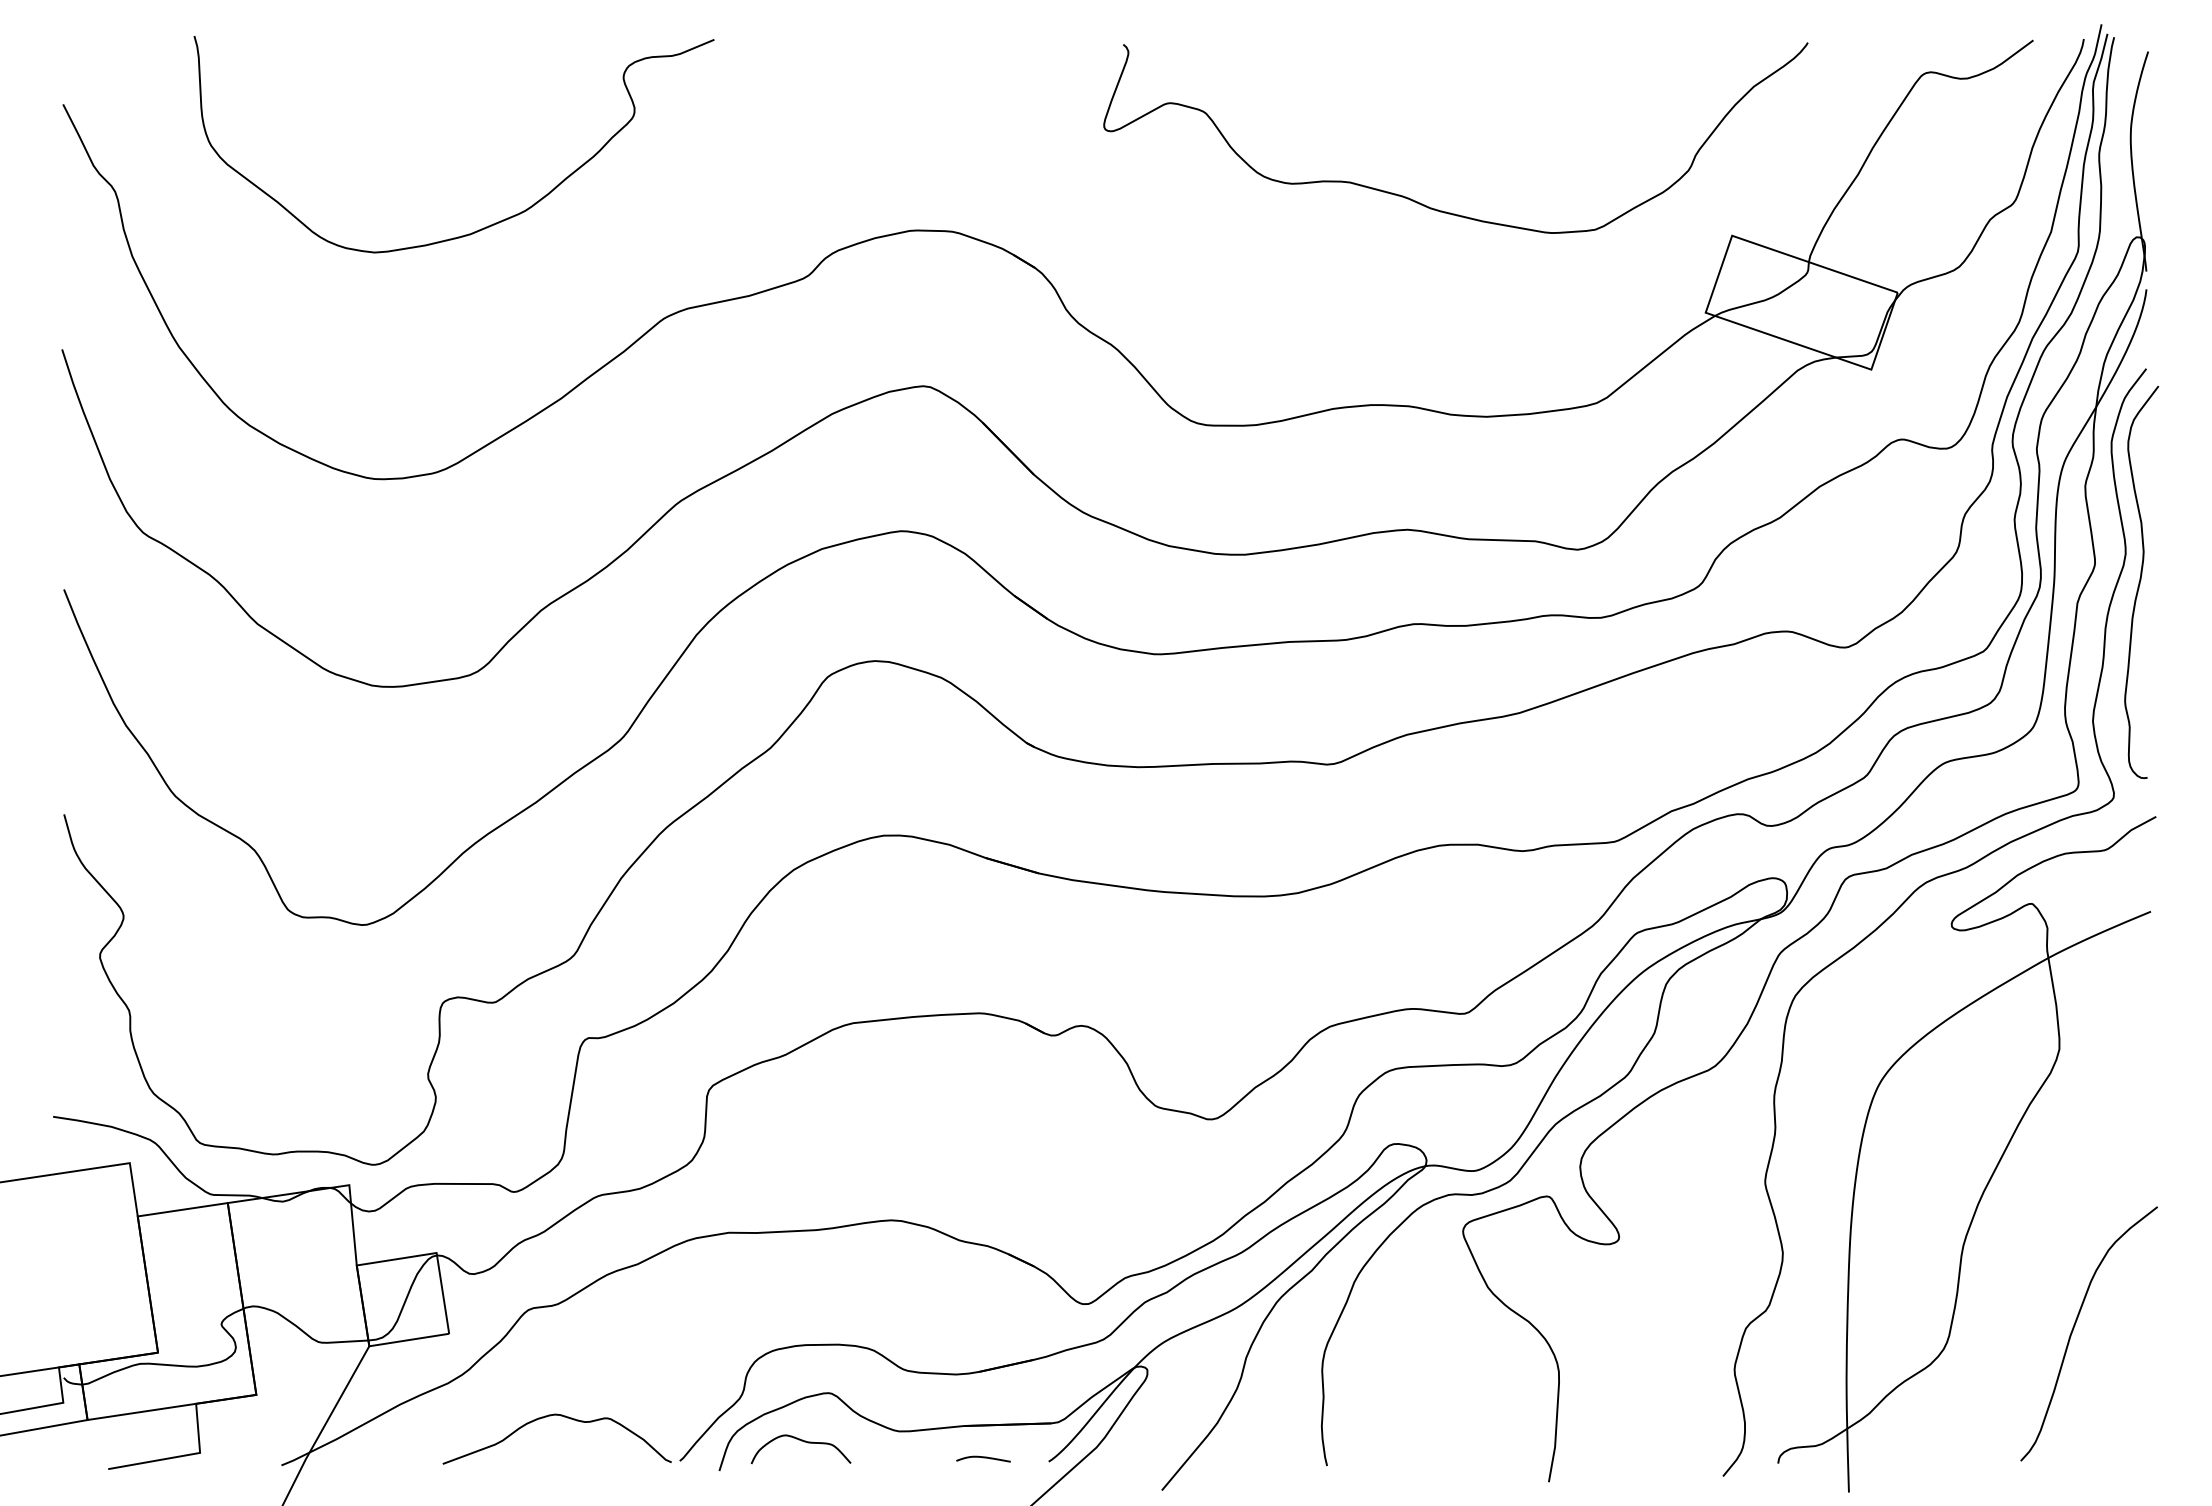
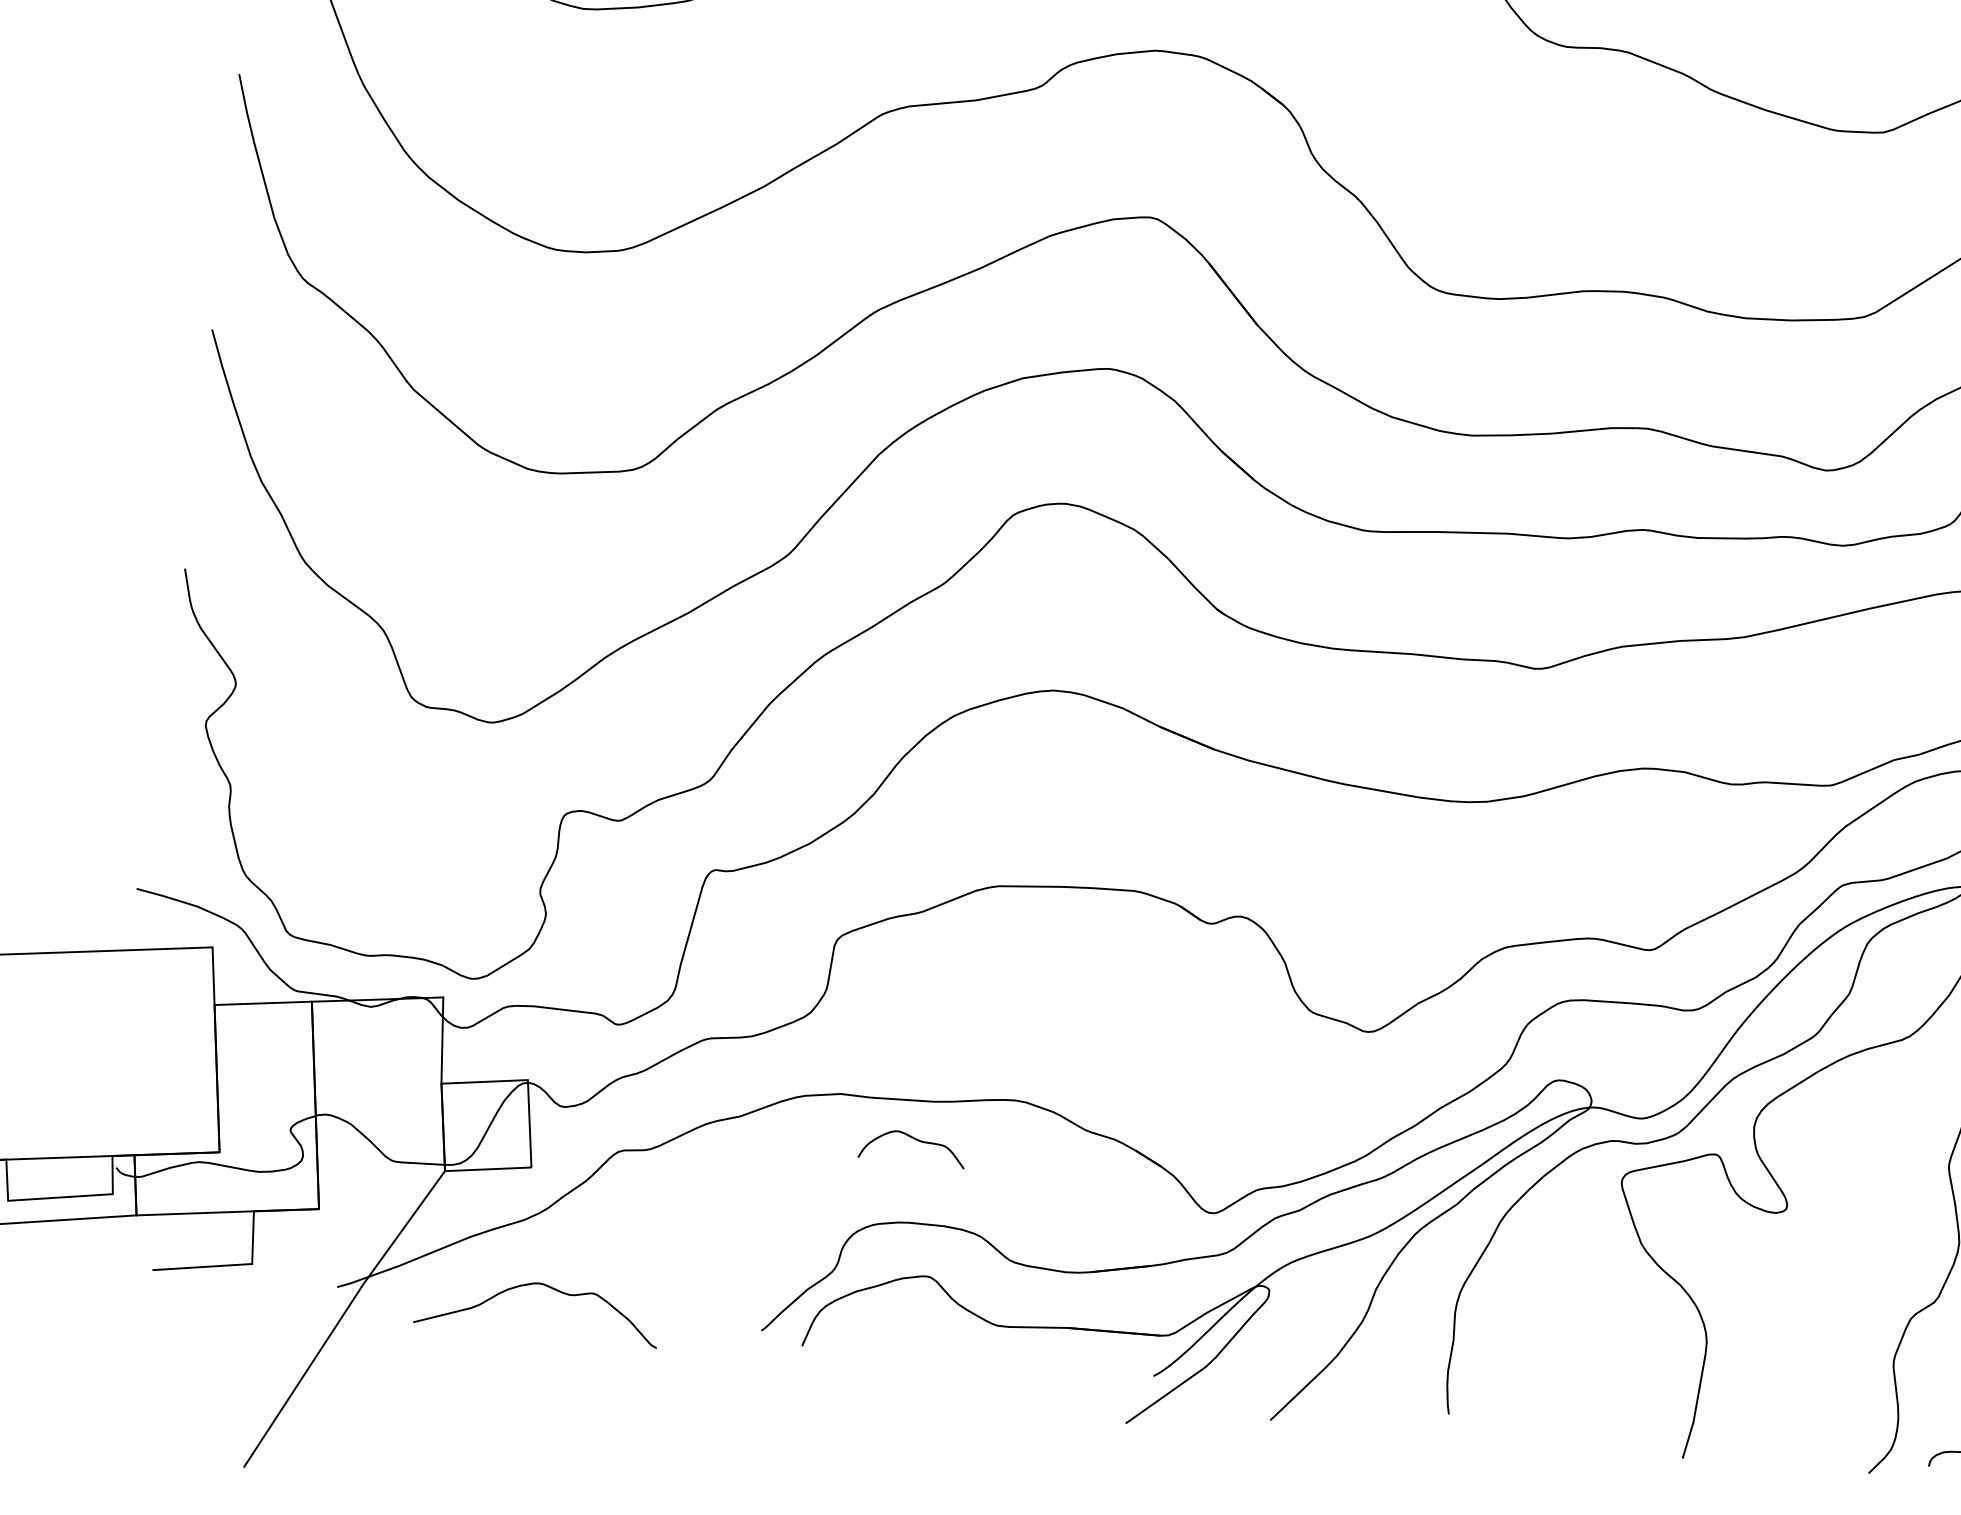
curve: (564, 1417) -> (548, 1287), moved
curve: (801, 1441) -> (914, 1139), moved
curve: (983, 1458) -> (1084, 1364), removed

